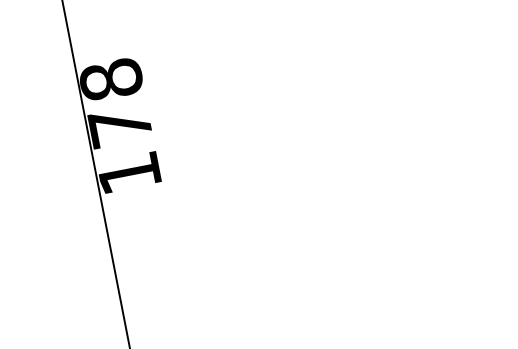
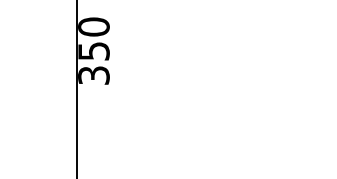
text: (119, 125) -> (93, 50), 178 -> 350

